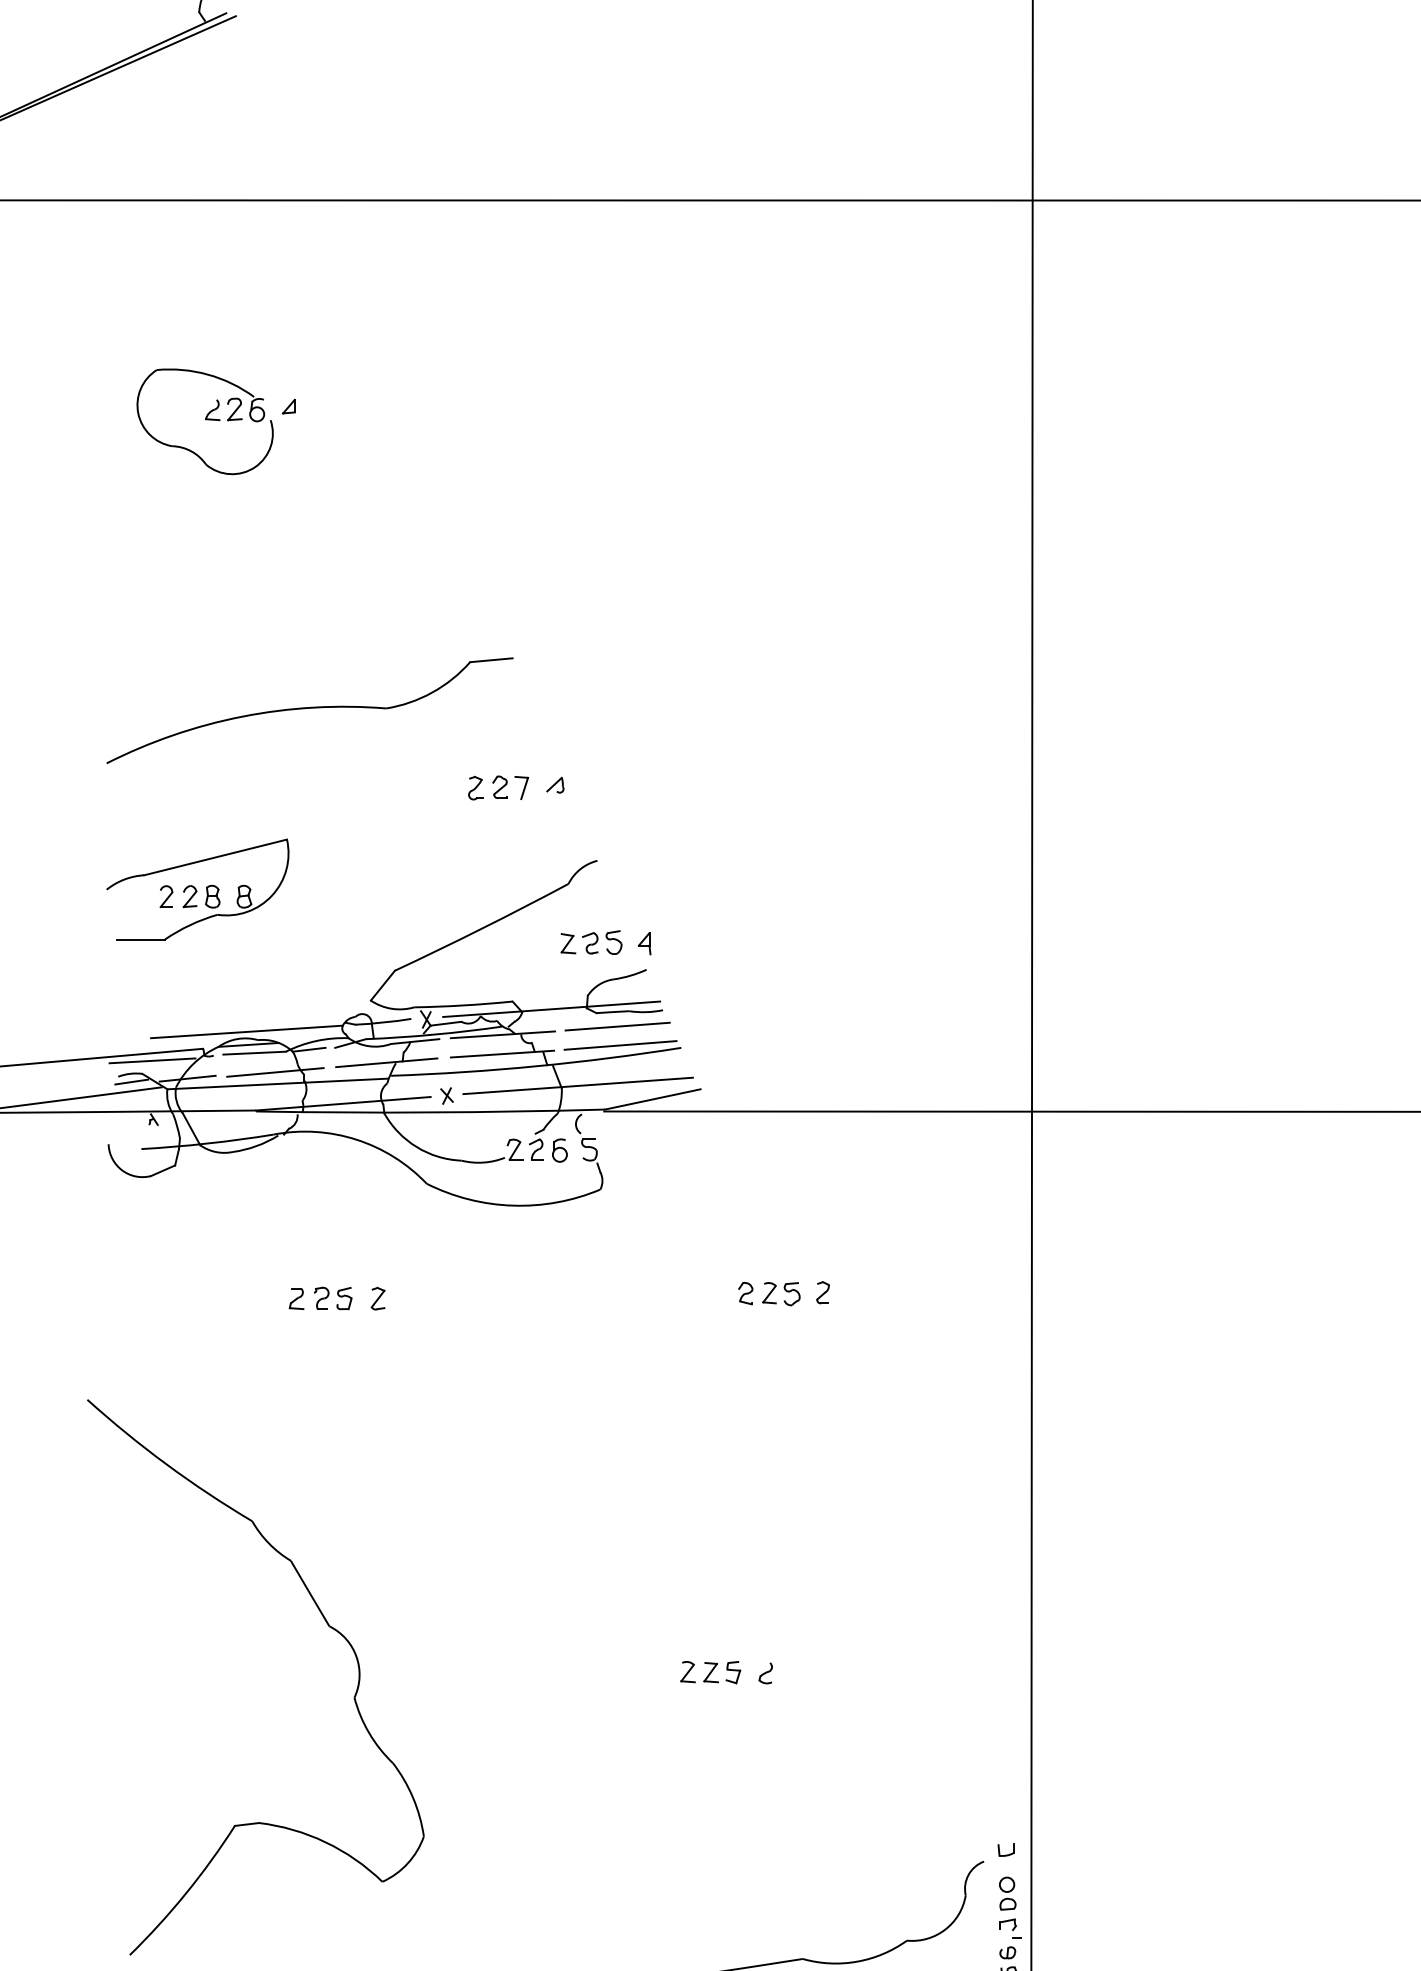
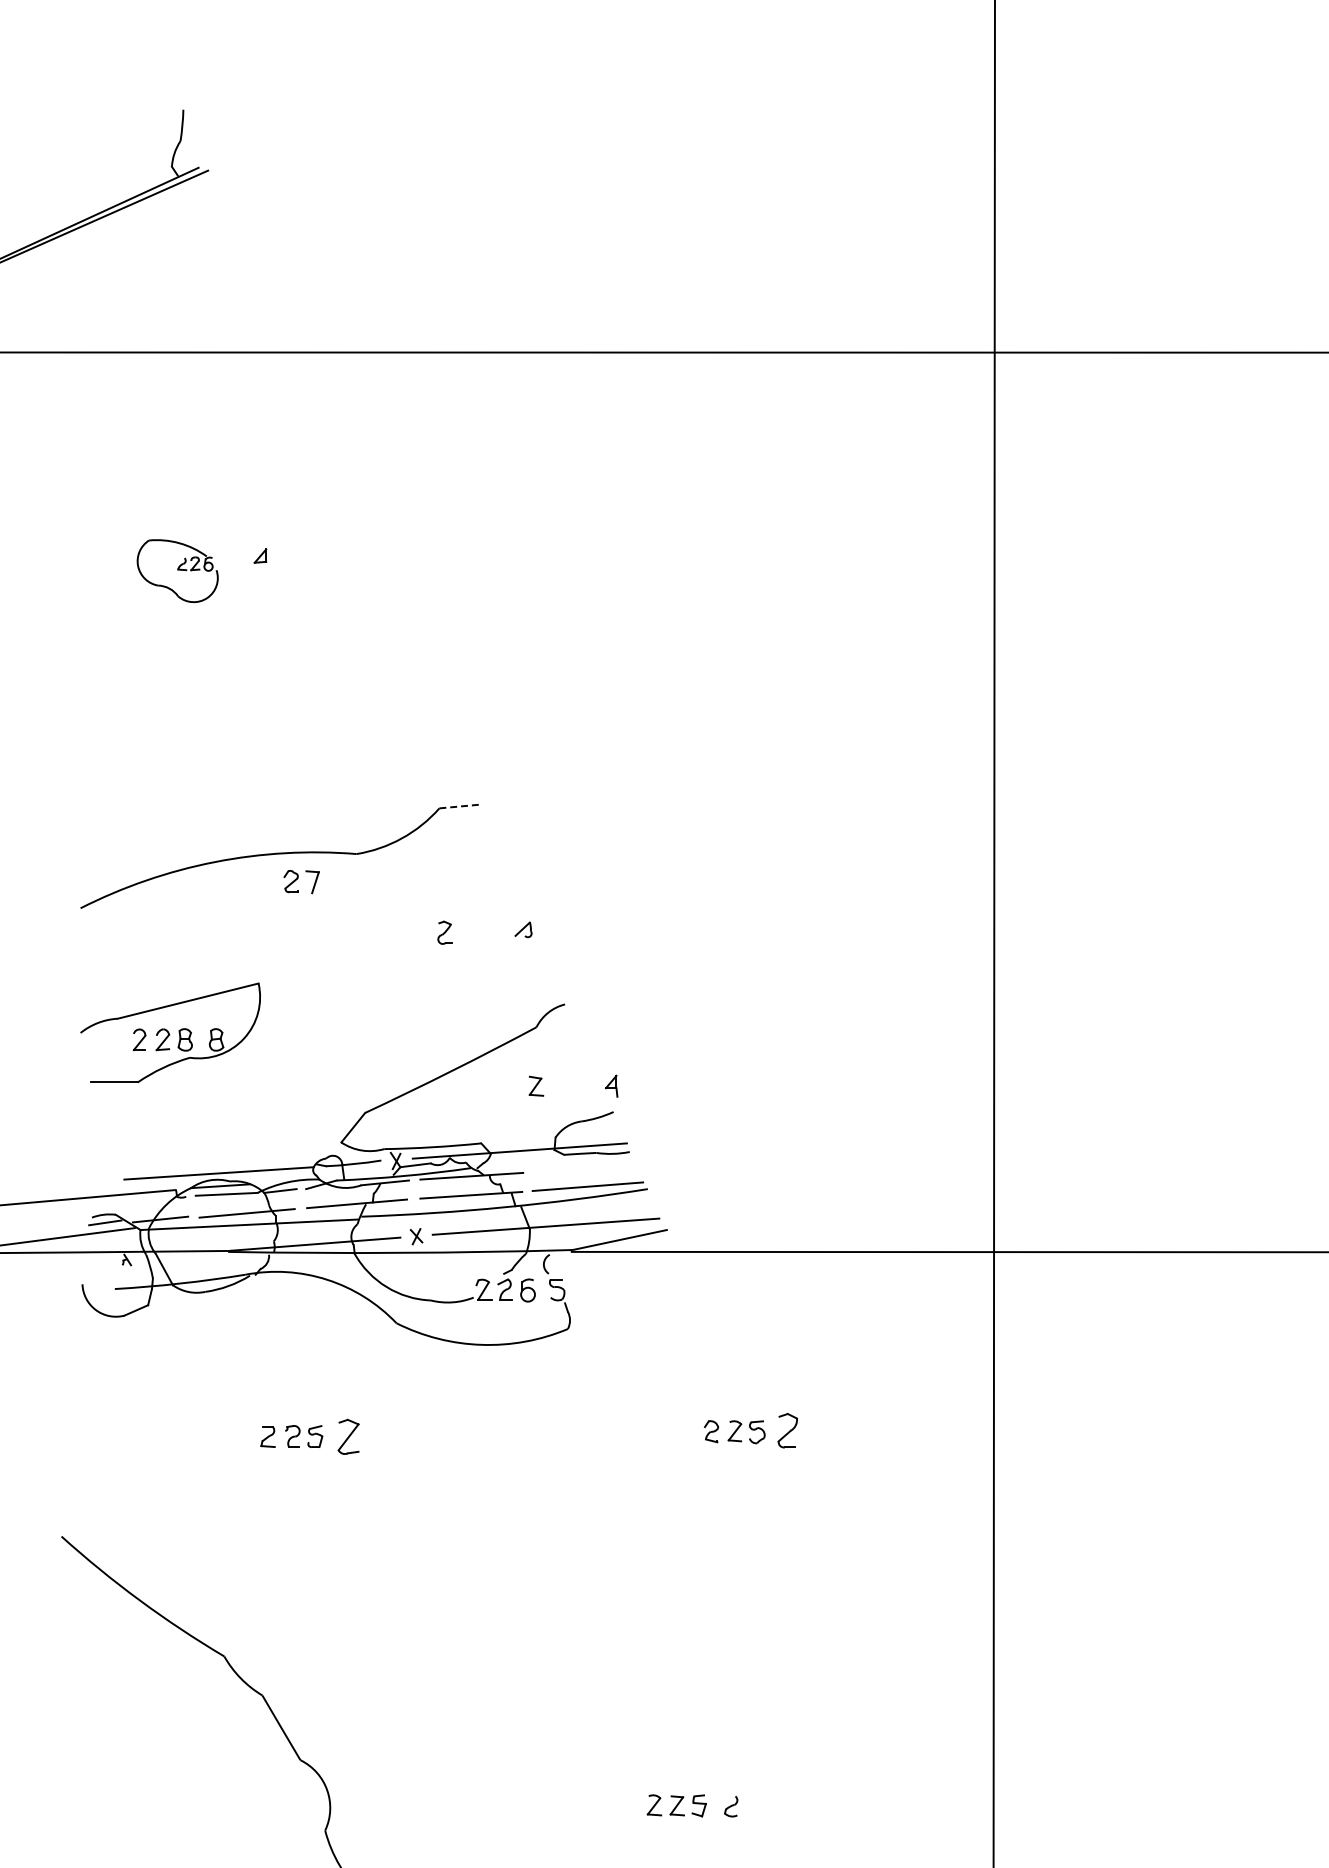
part: (204, 421) -> (177, 570), size x0.6
line: (491, 660) -> (460, 806), solid -> dashed
part: (510, 787) -> (301, 881), moved
part: (602, 942) -> (570, 1085), removed
line: (617, 1026) -> (584, 1168), removed
line: (152, 1060) -> (125, 1201), removed
part: (822, 1292) -> (787, 1430), size x1.6
part: (377, 1298) -> (347, 1436), size x1.6

